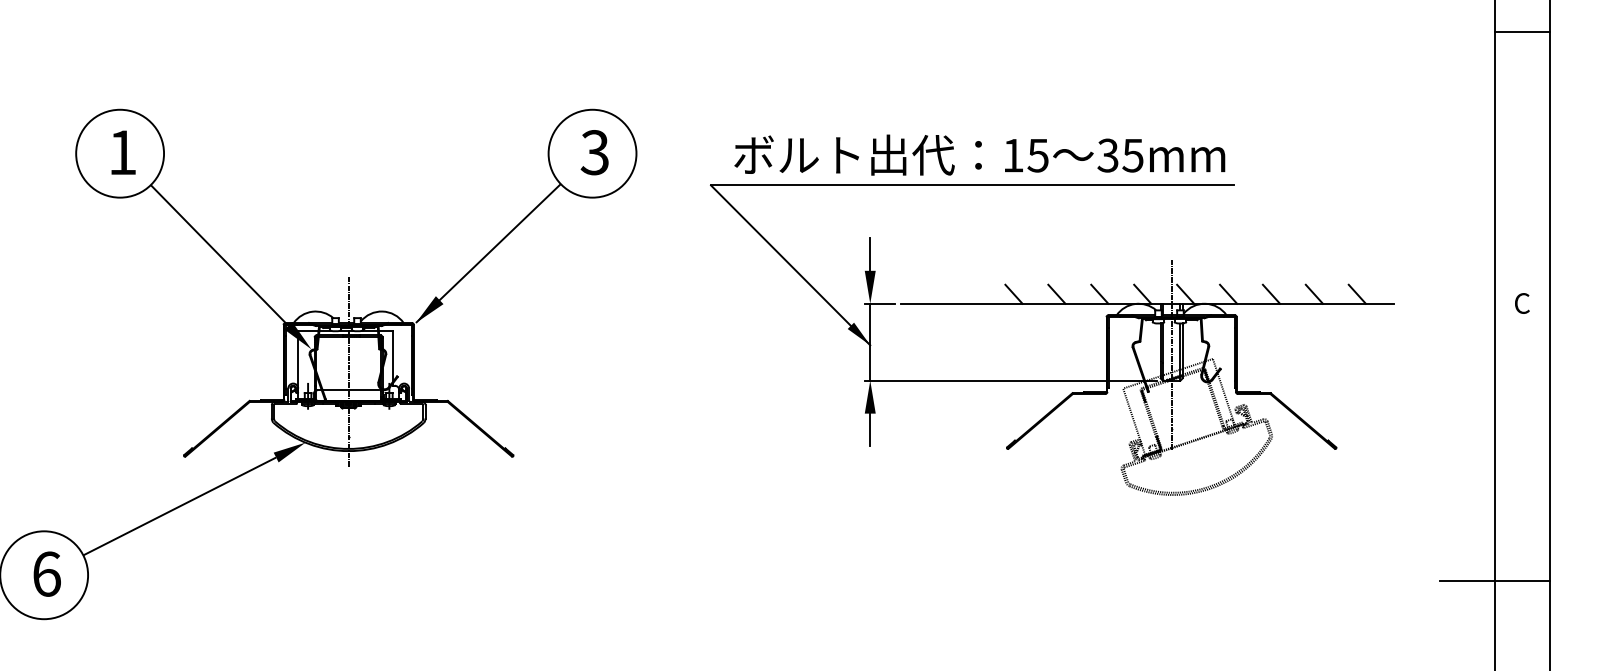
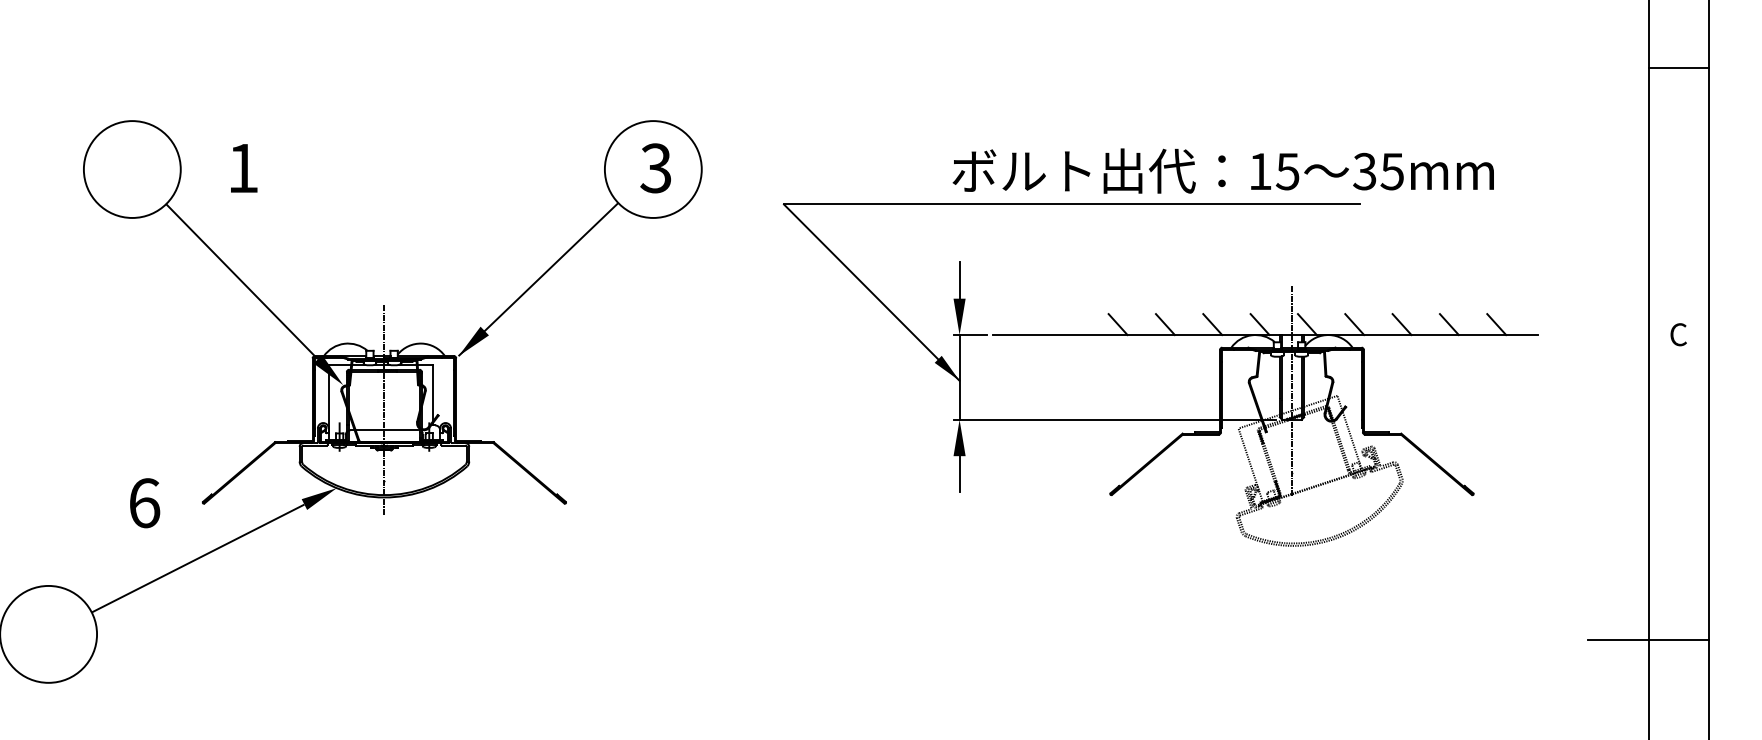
line: (1522, 31) -> (1678, 67), moved
text: (123, 152) -> (244, 168), moved
text: (978, 154) -> (1222, 170), moved
text: (47, 574) -> (145, 503), moved

